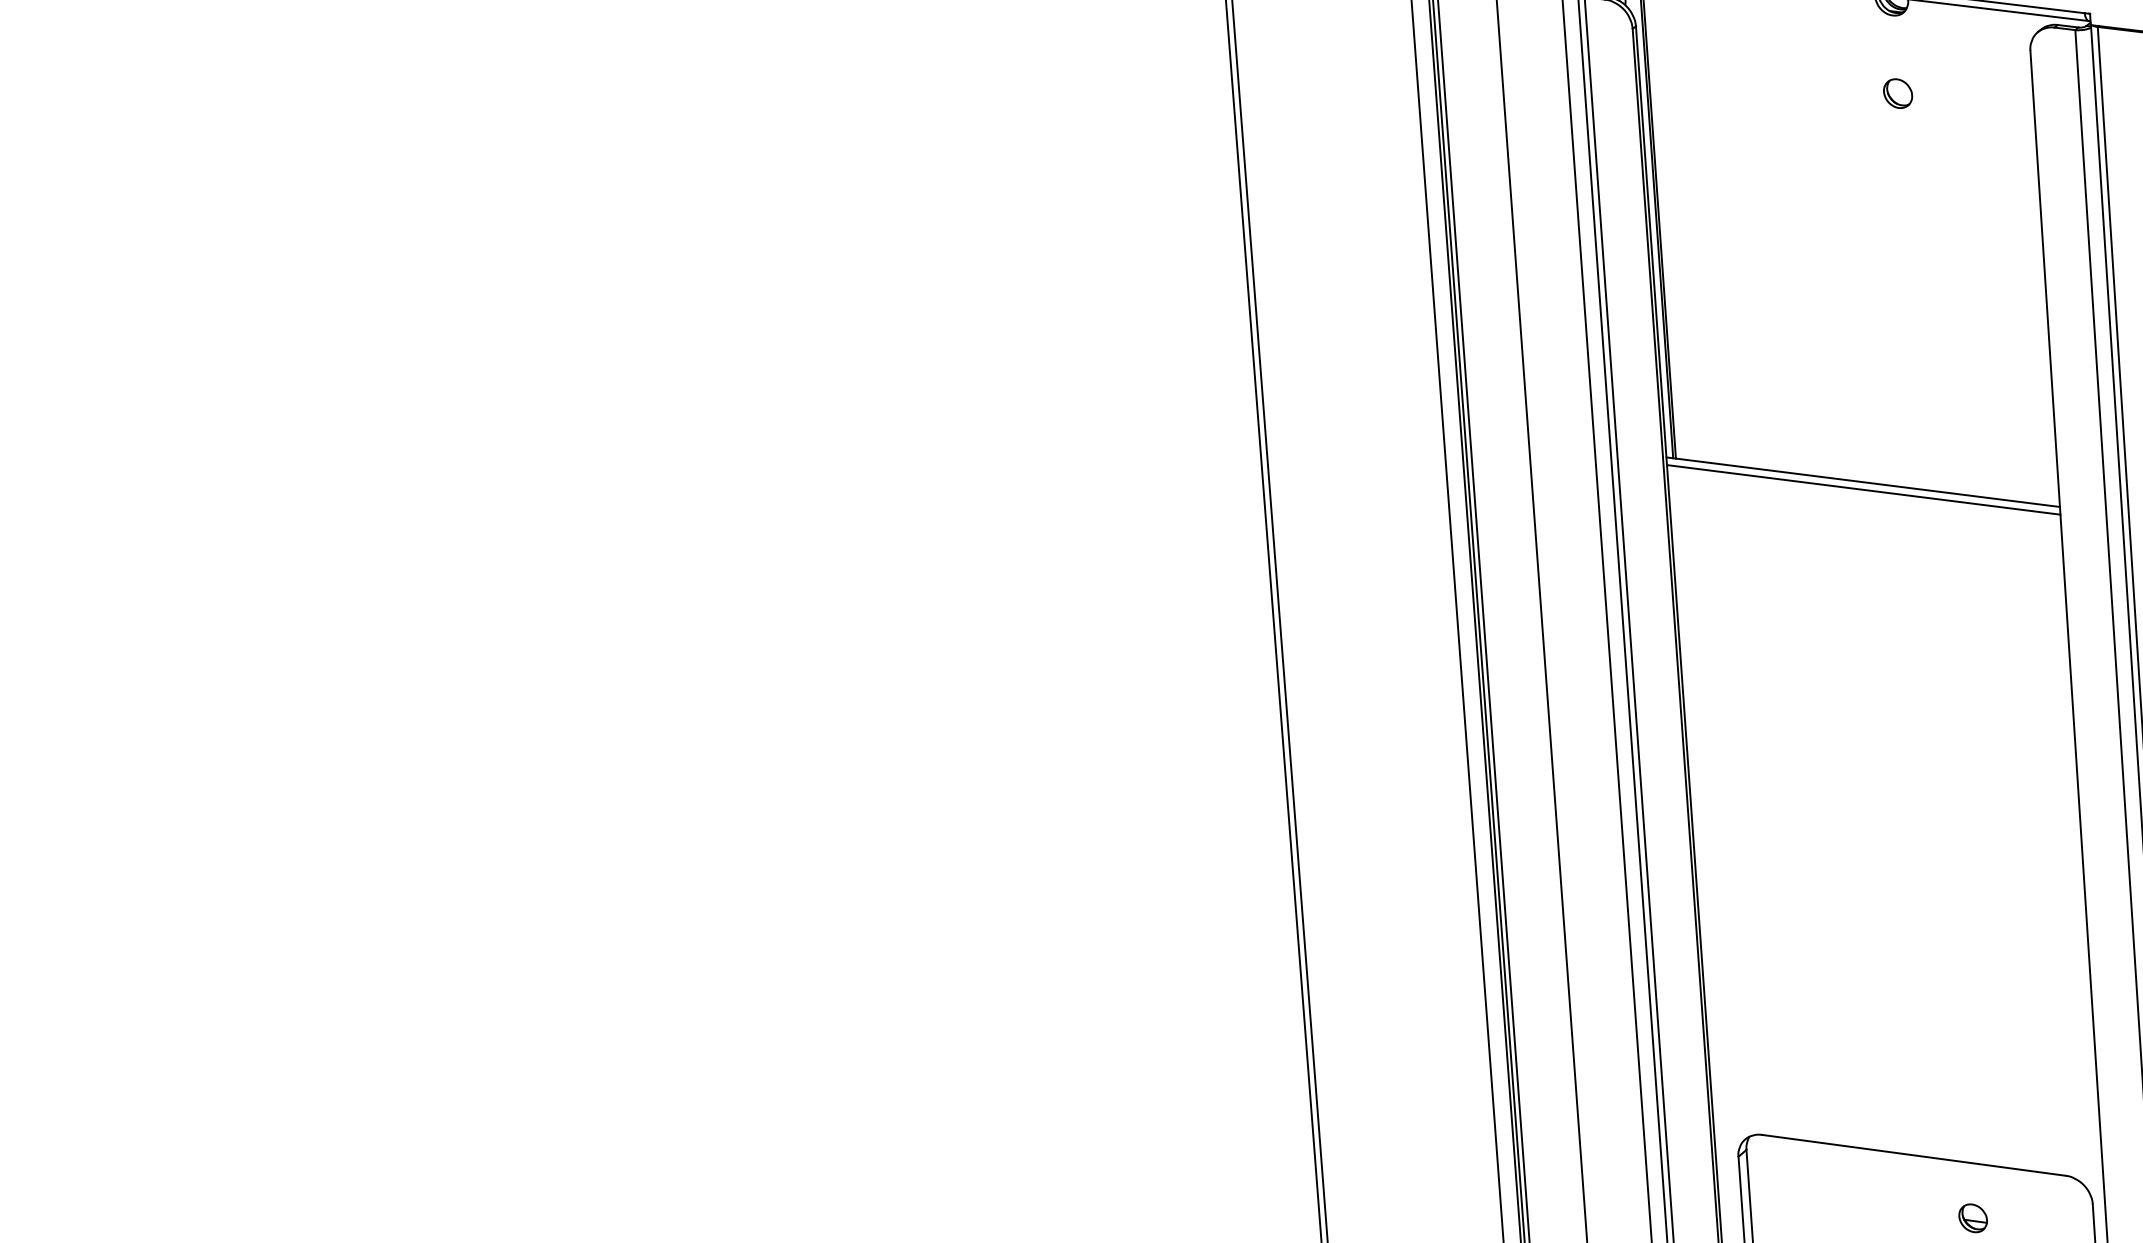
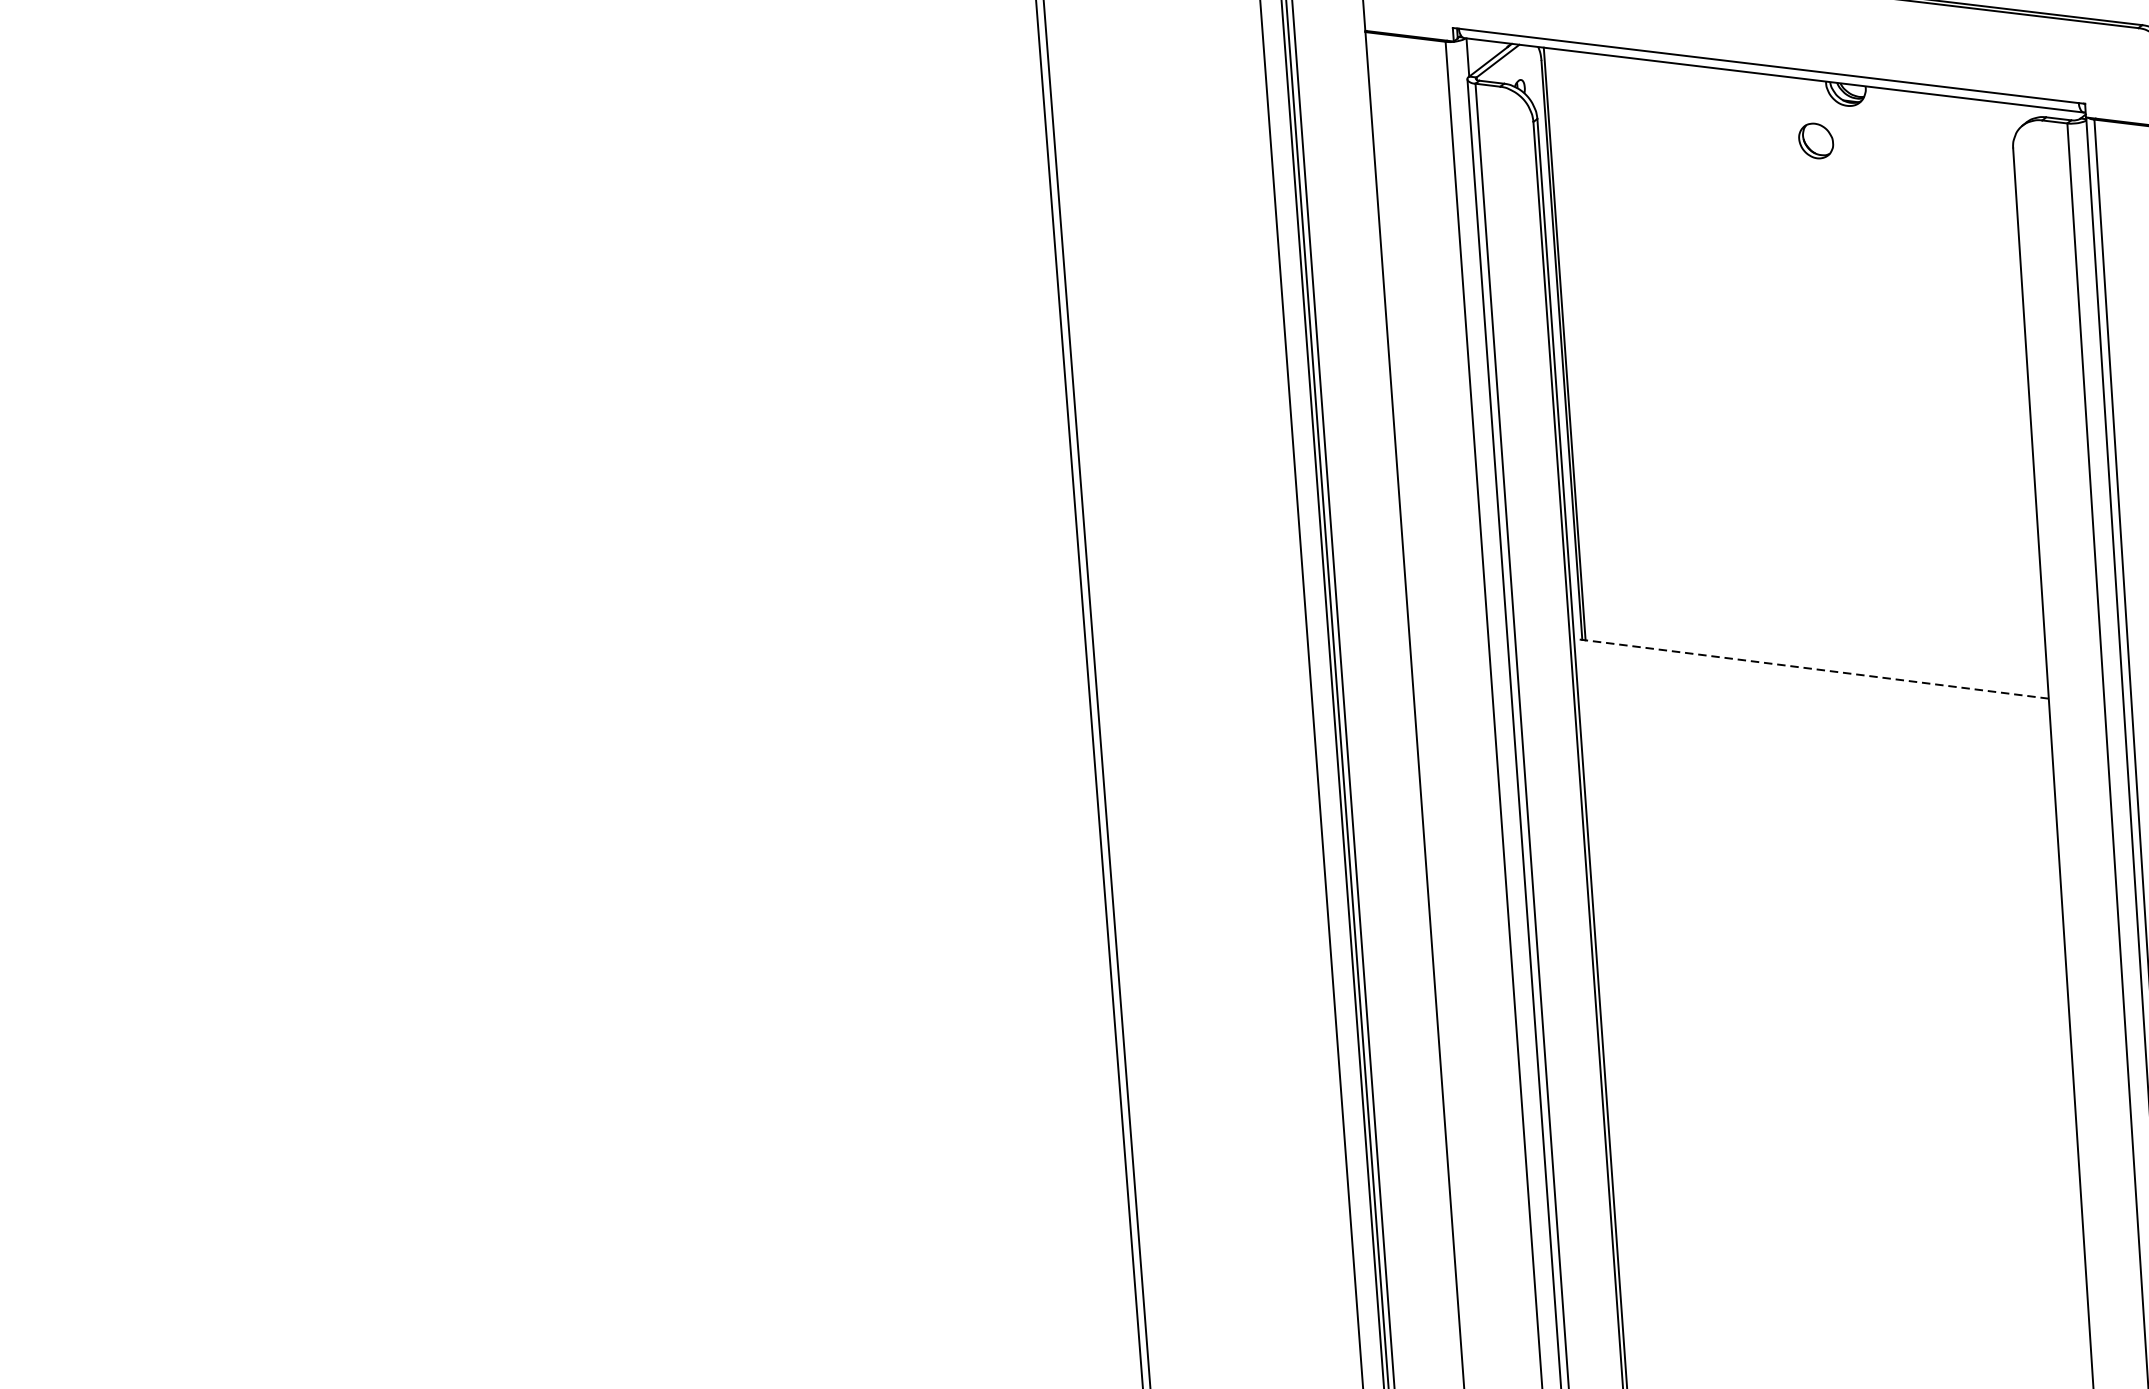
part: (1898, 93) -> (1816, 140), moved
line: (1862, 482) -> (1810, 669), solid -> dashed
line: (1863, 489) -> (1811, 677), removed

